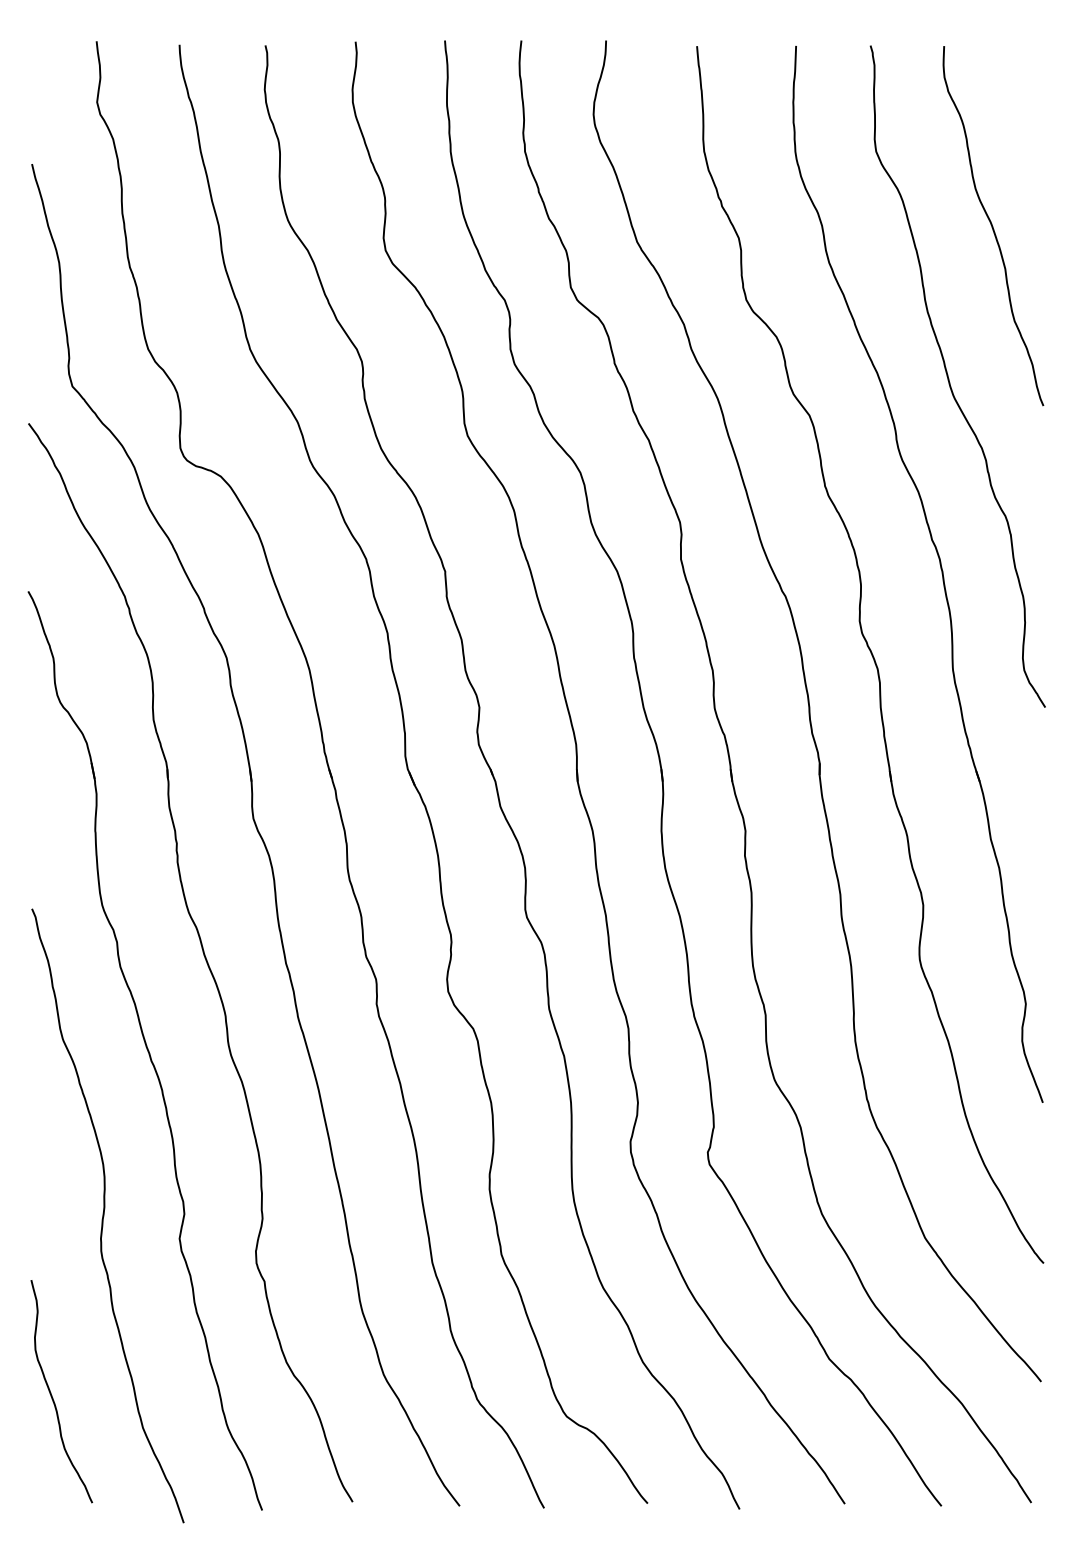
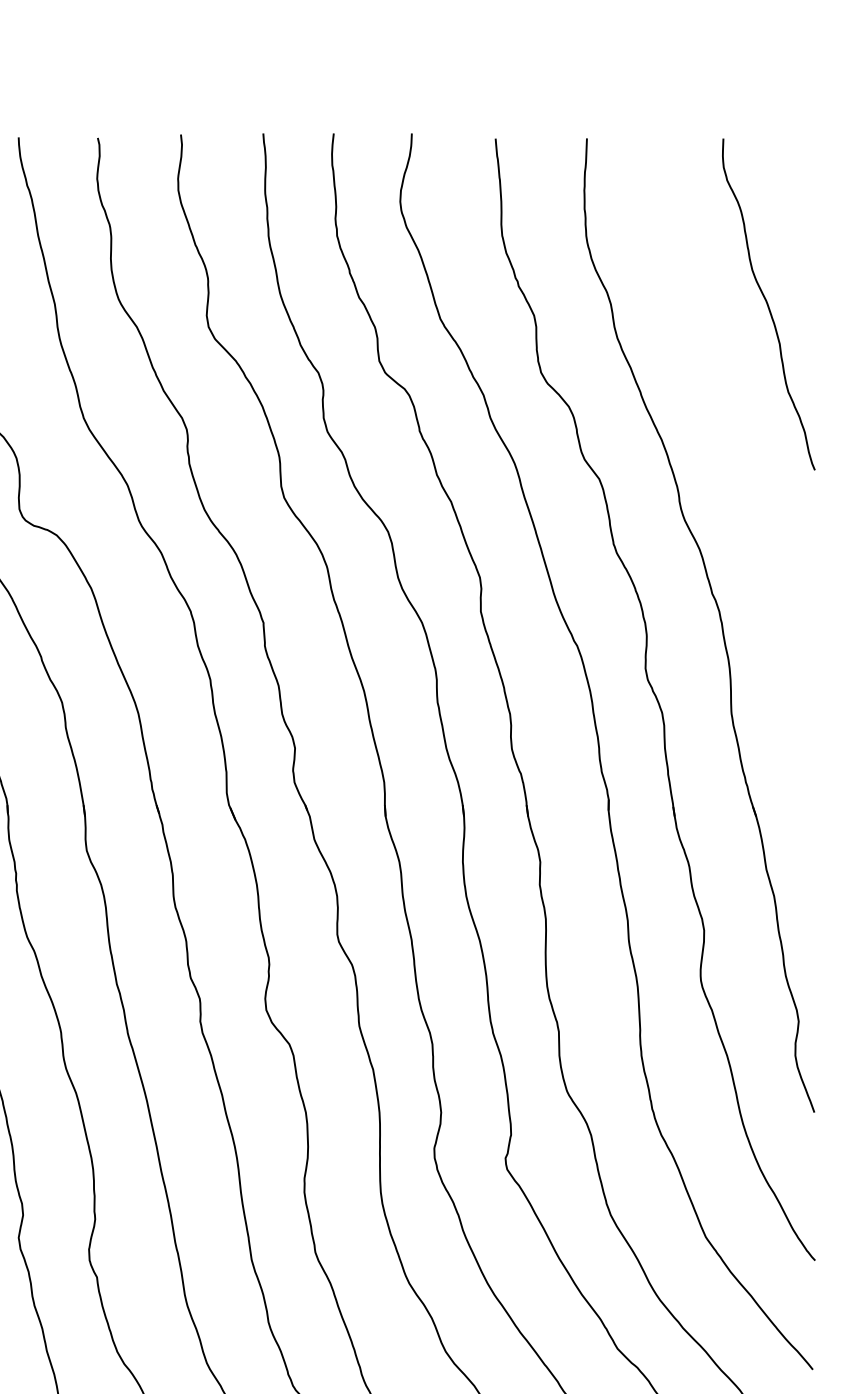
curve: (949, 378) -> (728, 444), removed

